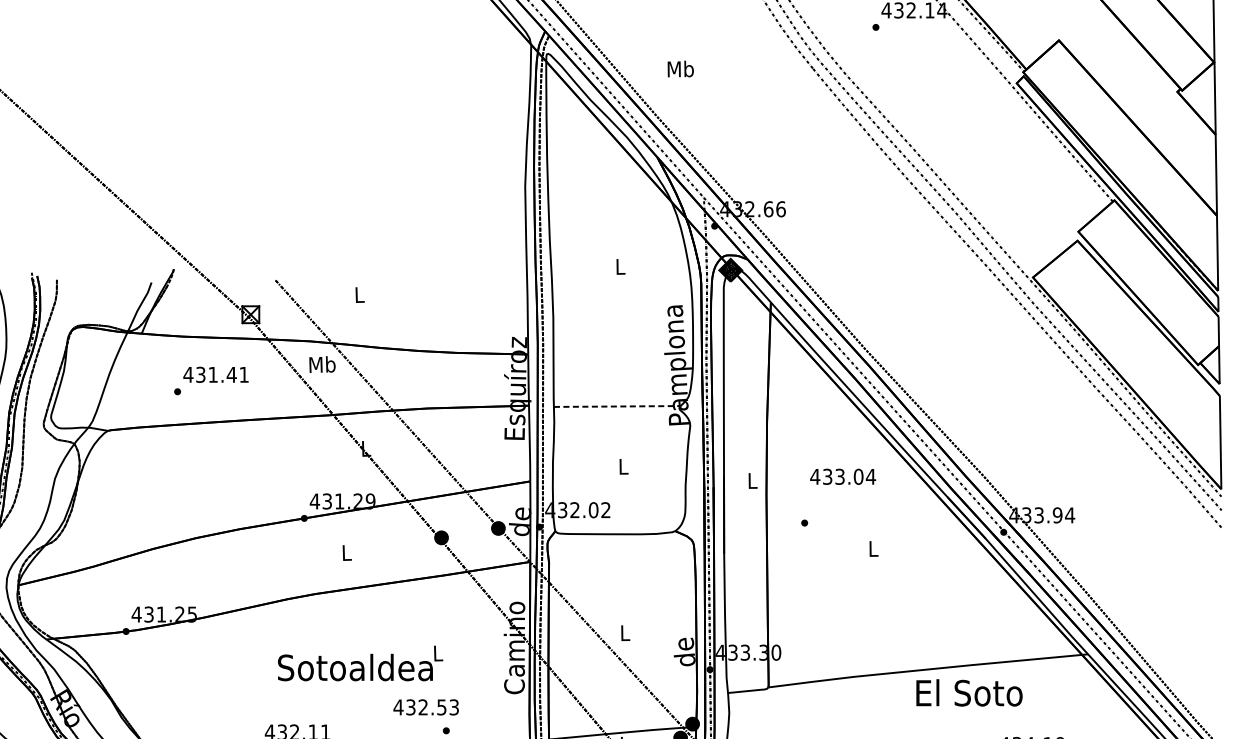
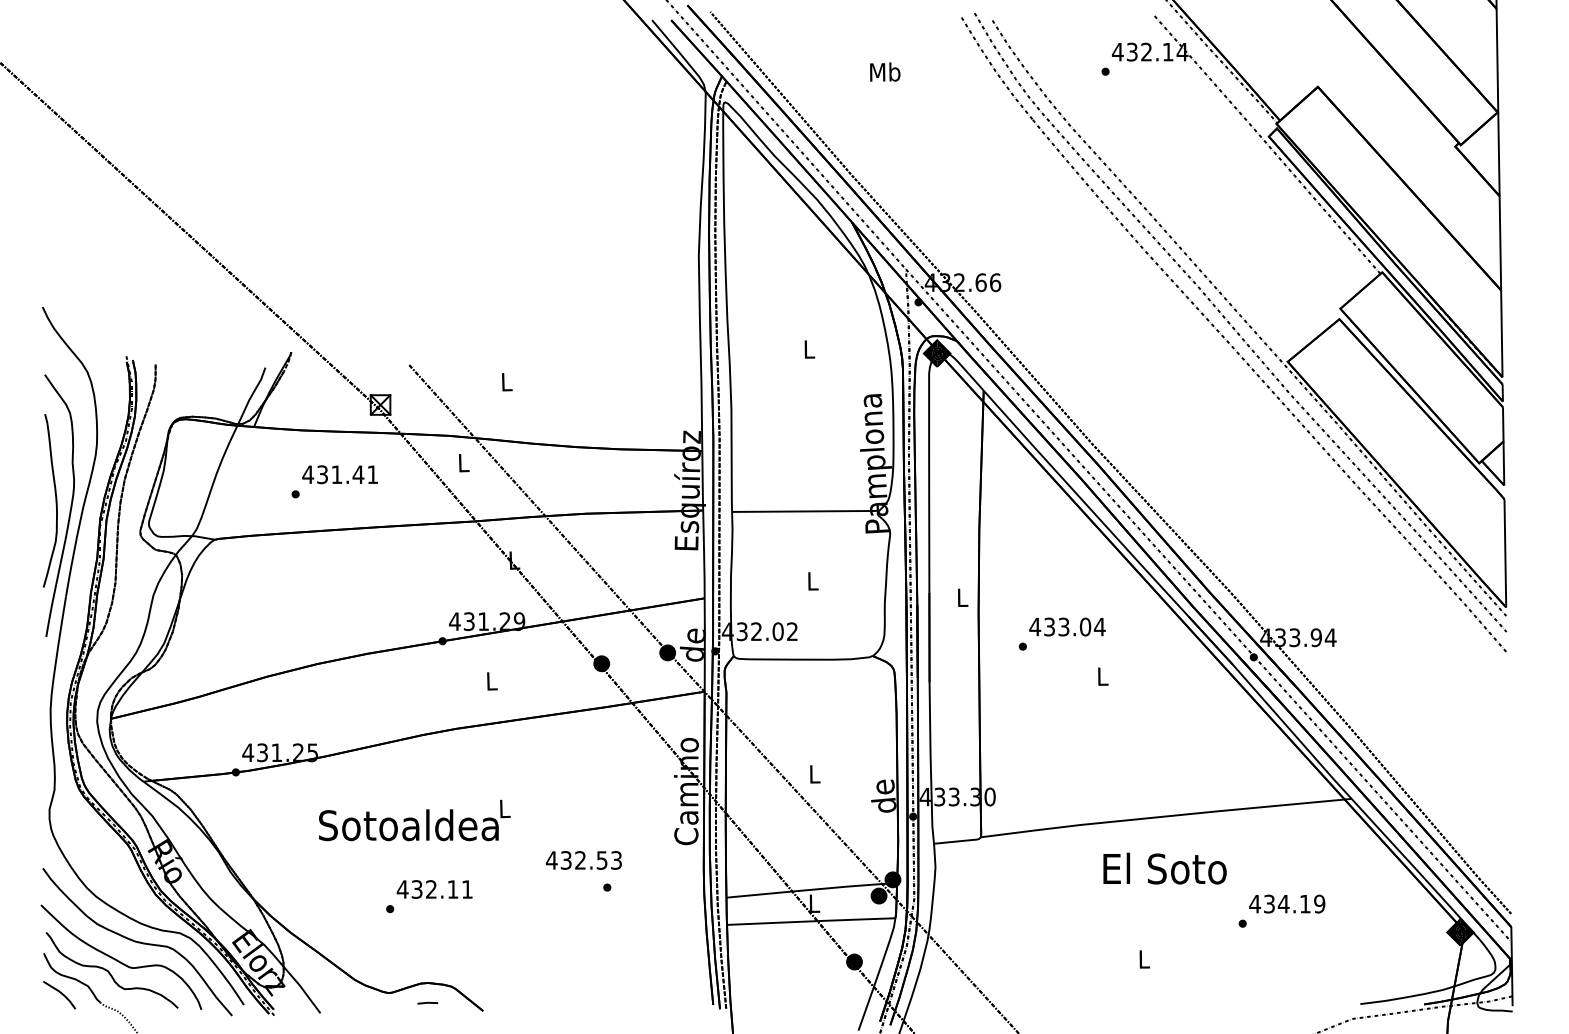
text: (681, 68) -> (885, 71), moved
text: (322, 364) -> (463, 462), Mb -> L
line: (617, 406) -> (805, 511), dashed -> solid
text: (843, 476) -> (1067, 626), moved
text: (360, 663) -> (414, 820), moved
text: (968, 692) -> (1164, 868), moved

